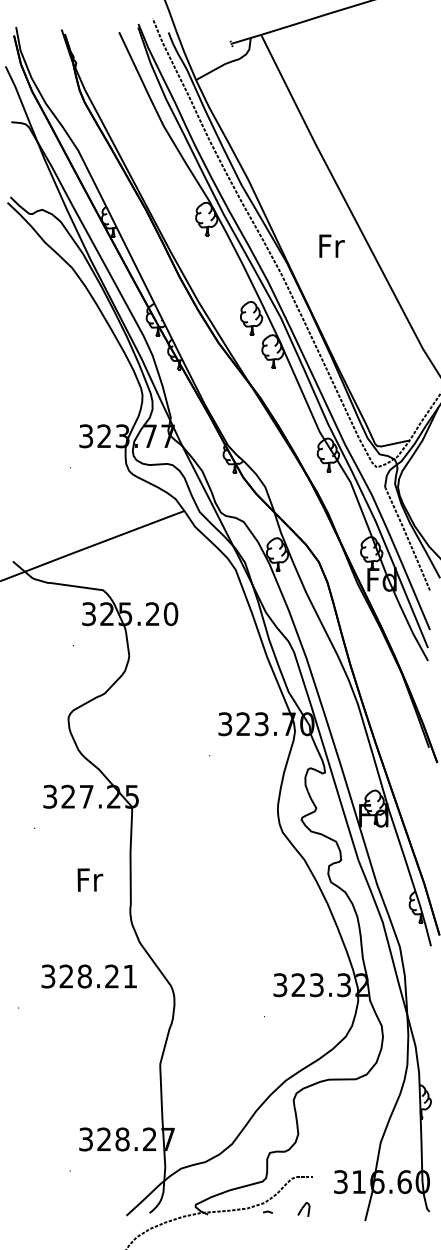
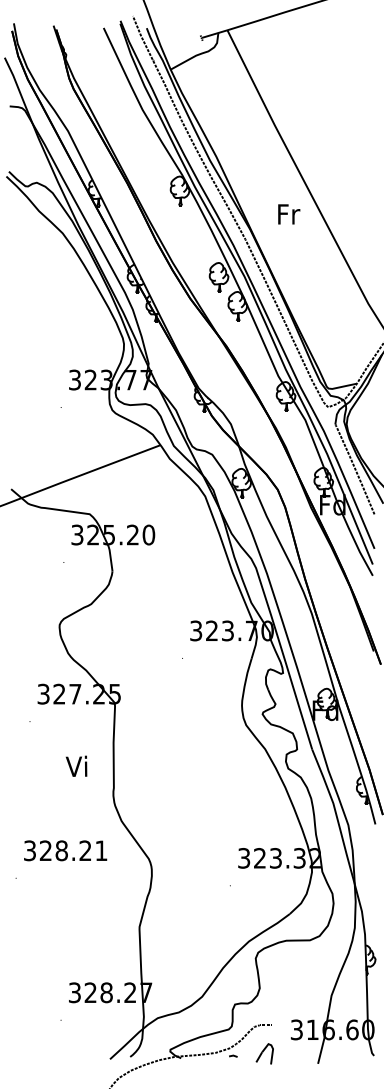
text: (89, 878) -> (77, 765), Fr -> Vi
text: (89, 976) -> (65, 850), moved
part: (303, 1209) -> (264, 1053), size x1.67

